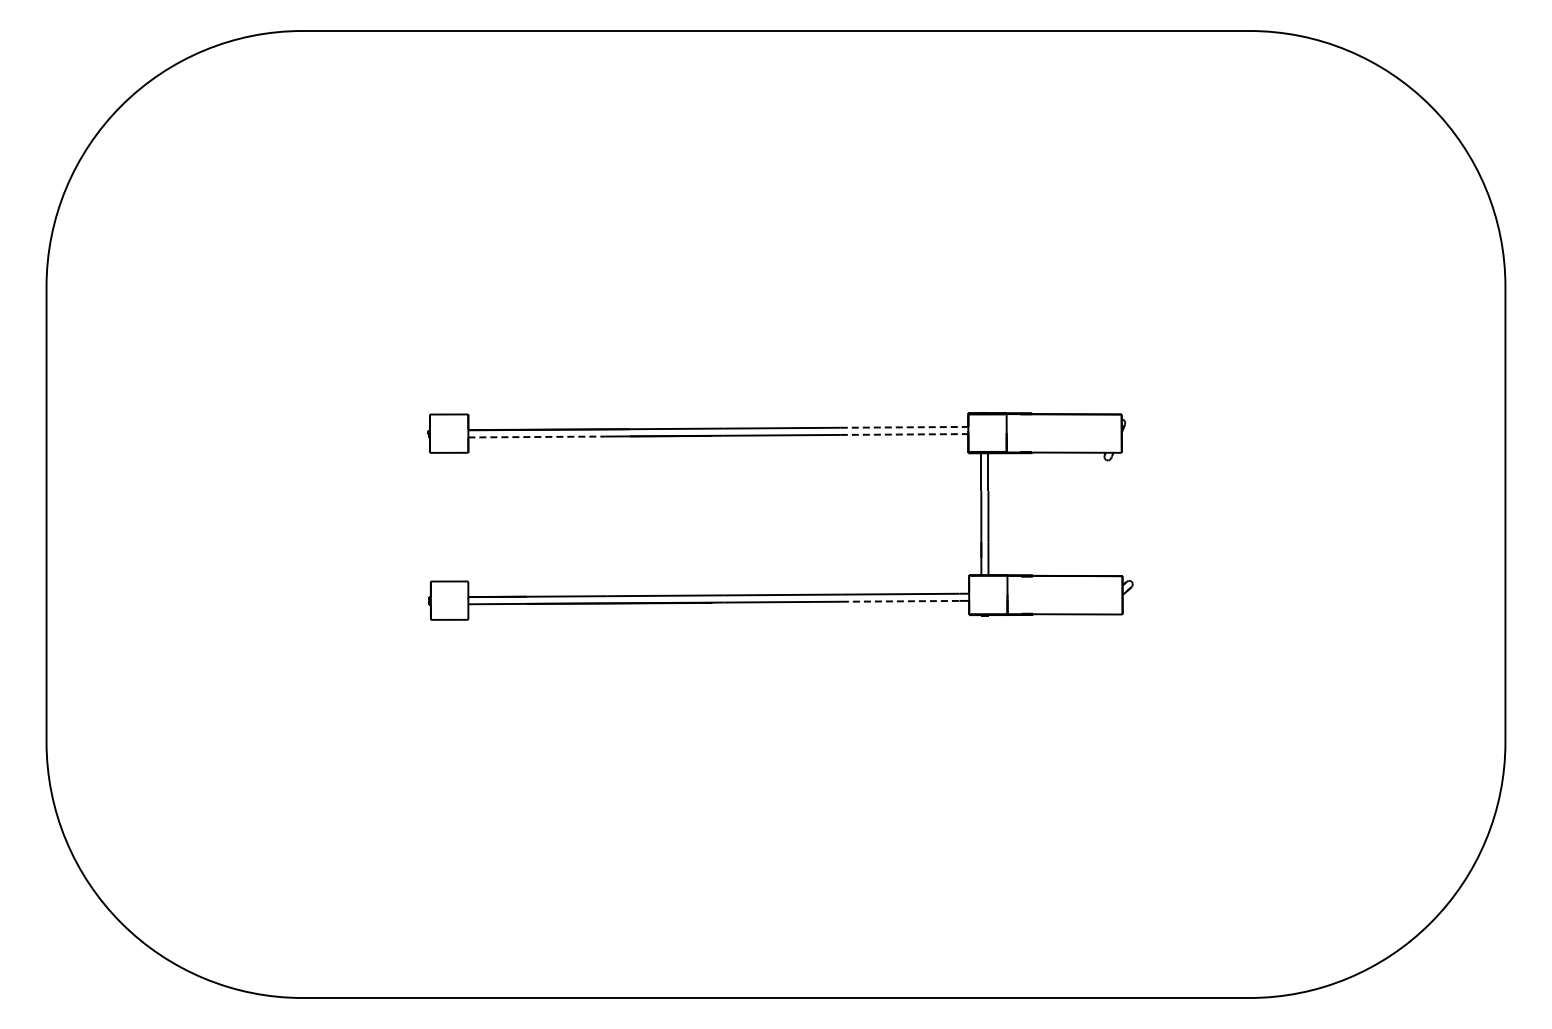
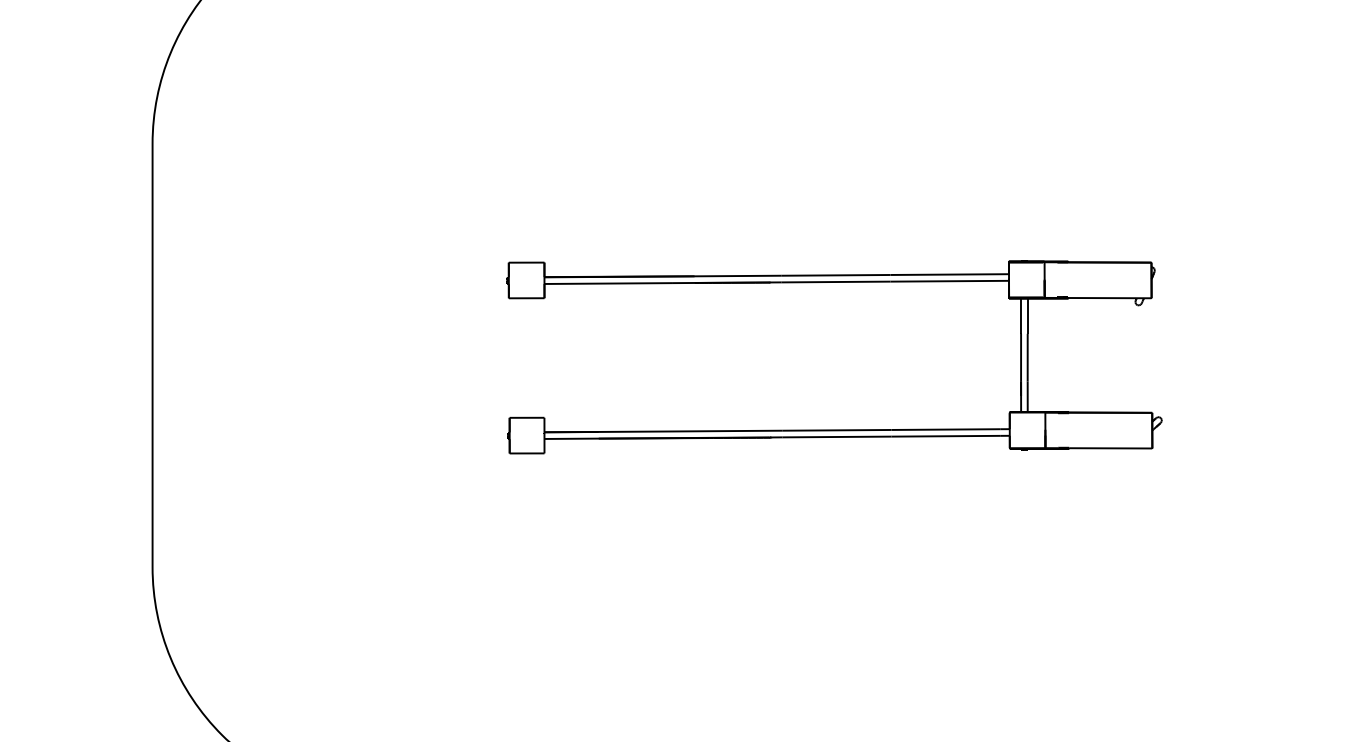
line: (904, 427) -> (949, 274), dashed -> solid
line: (904, 434) -> (949, 281), dashed -> solid
line: (537, 437) -> (608, 284), dashed -> solid
line: (900, 601) -> (945, 436), dashed -> solid

